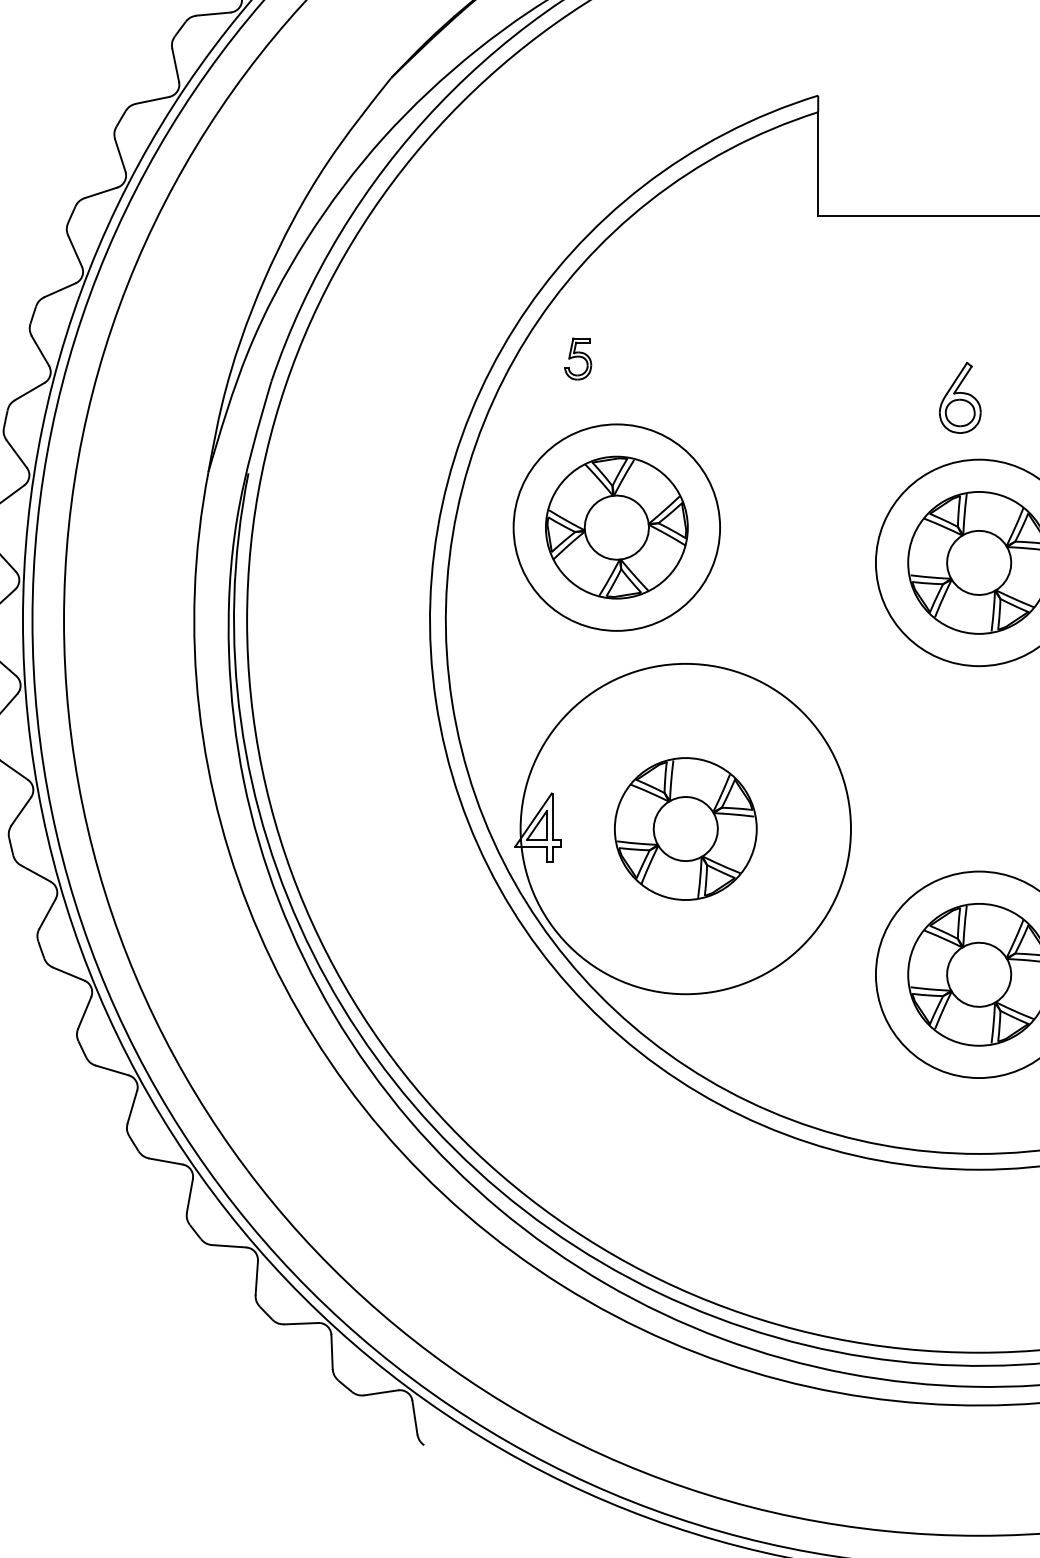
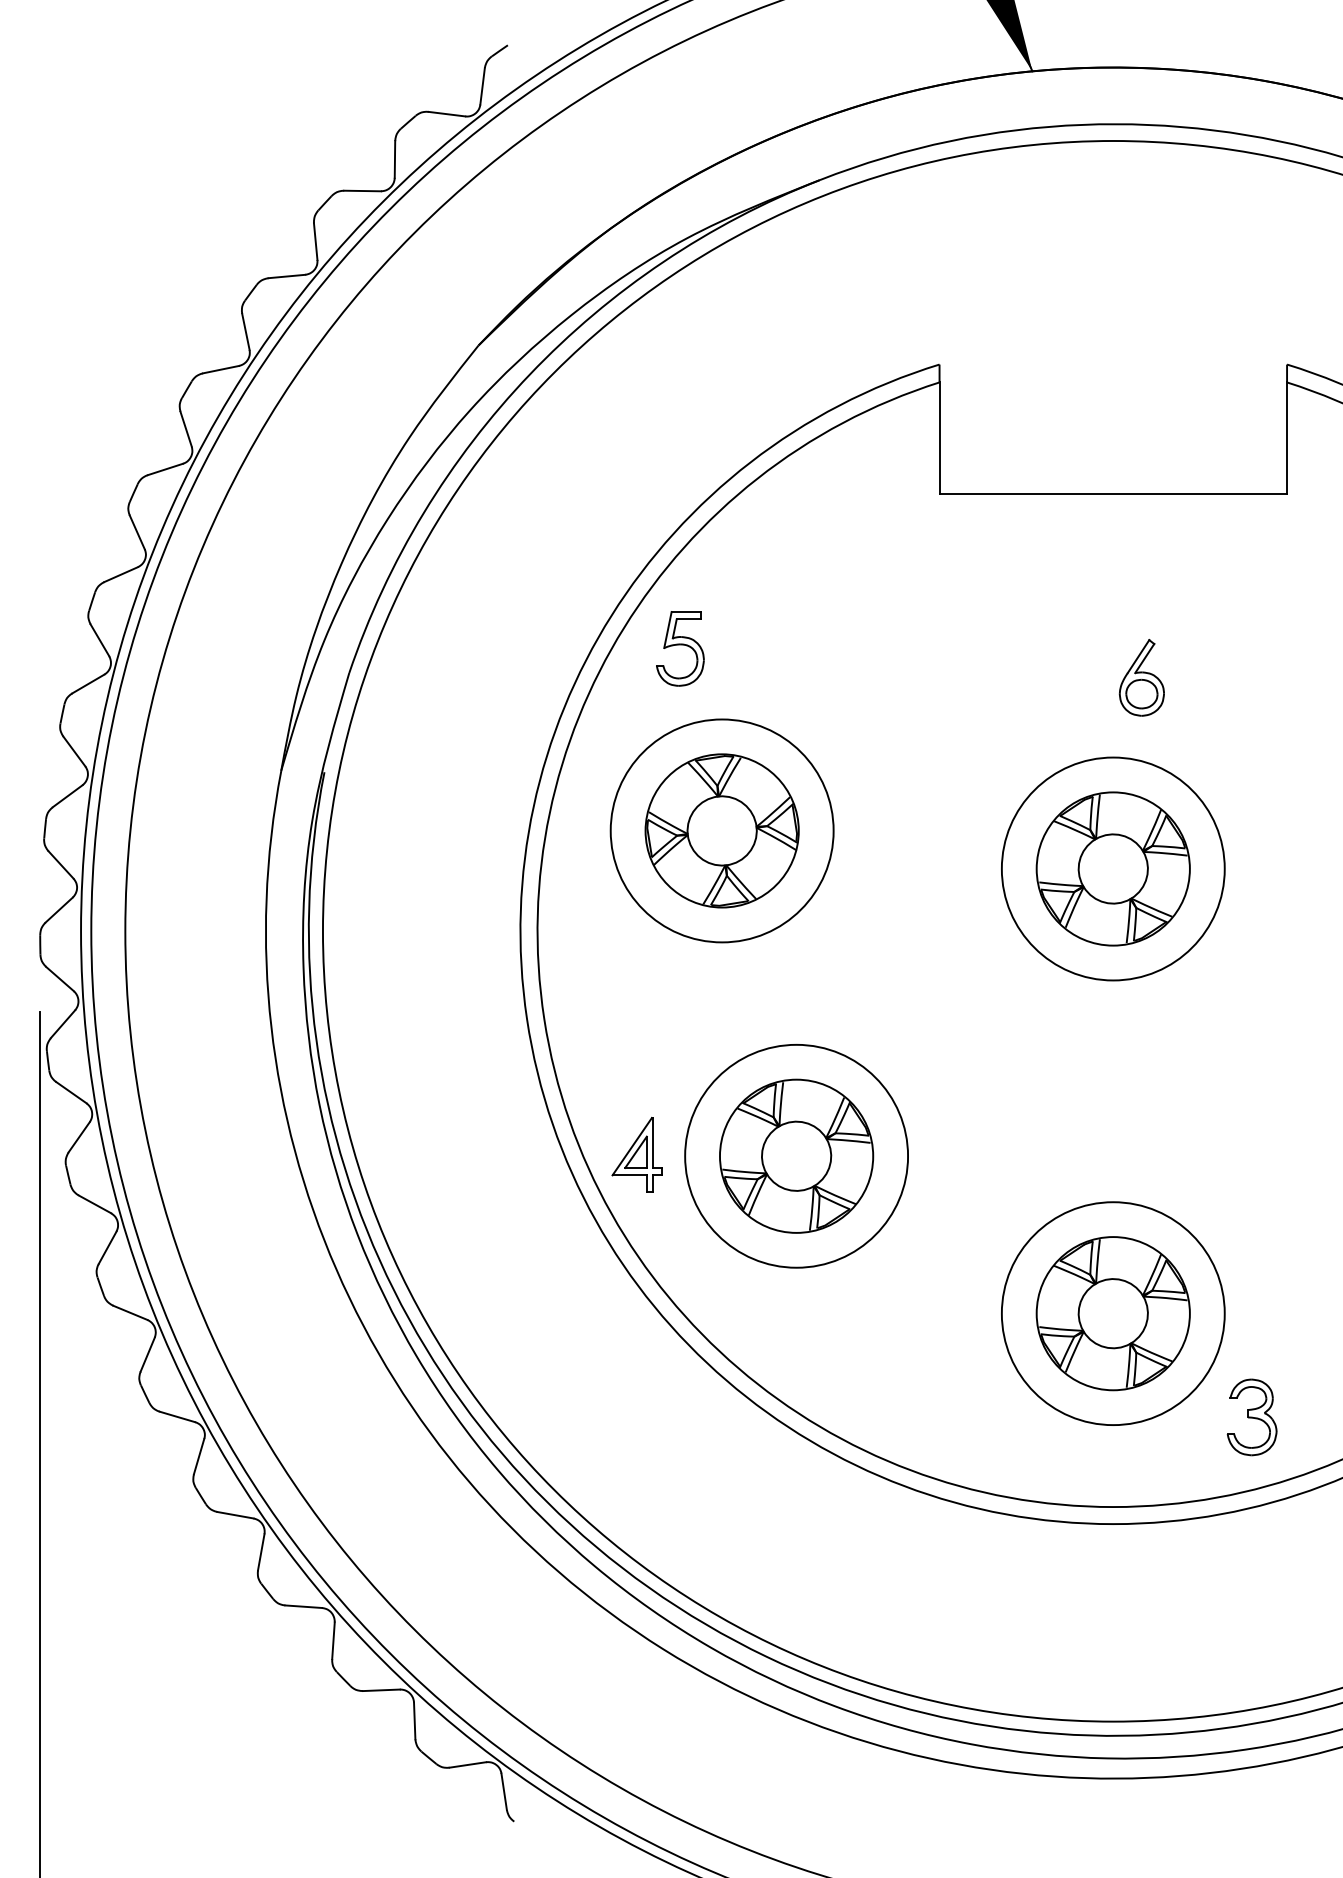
part: (578, 358) -> (680, 648), size x1.67
part: (959, 397) -> (1141, 677), moved
circle: (685, 828) -> (796, 1155), size x0.62

